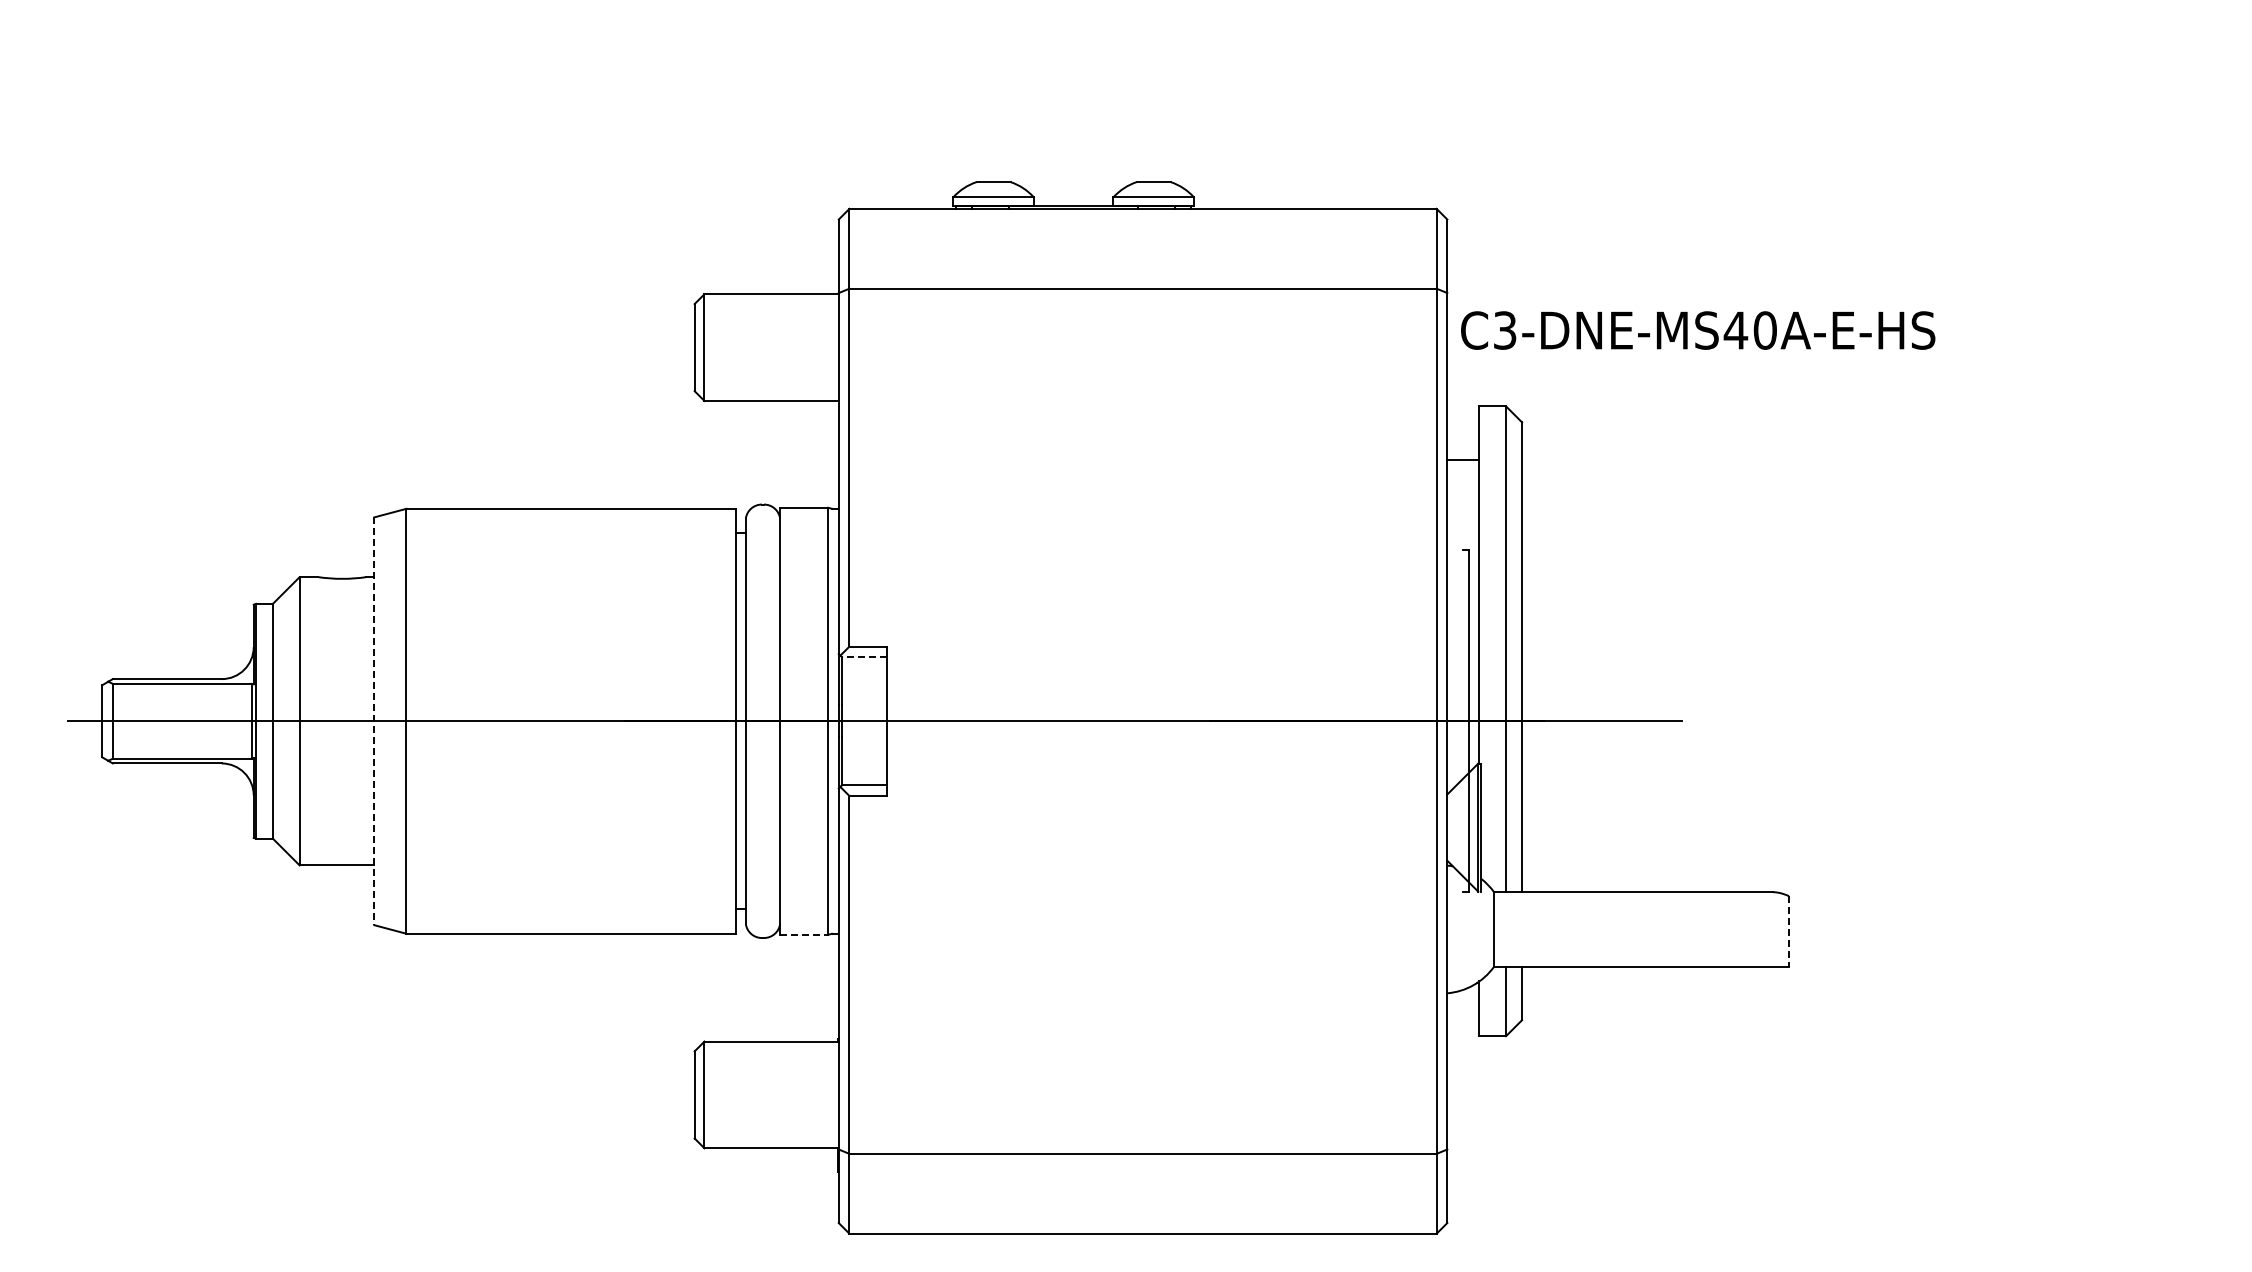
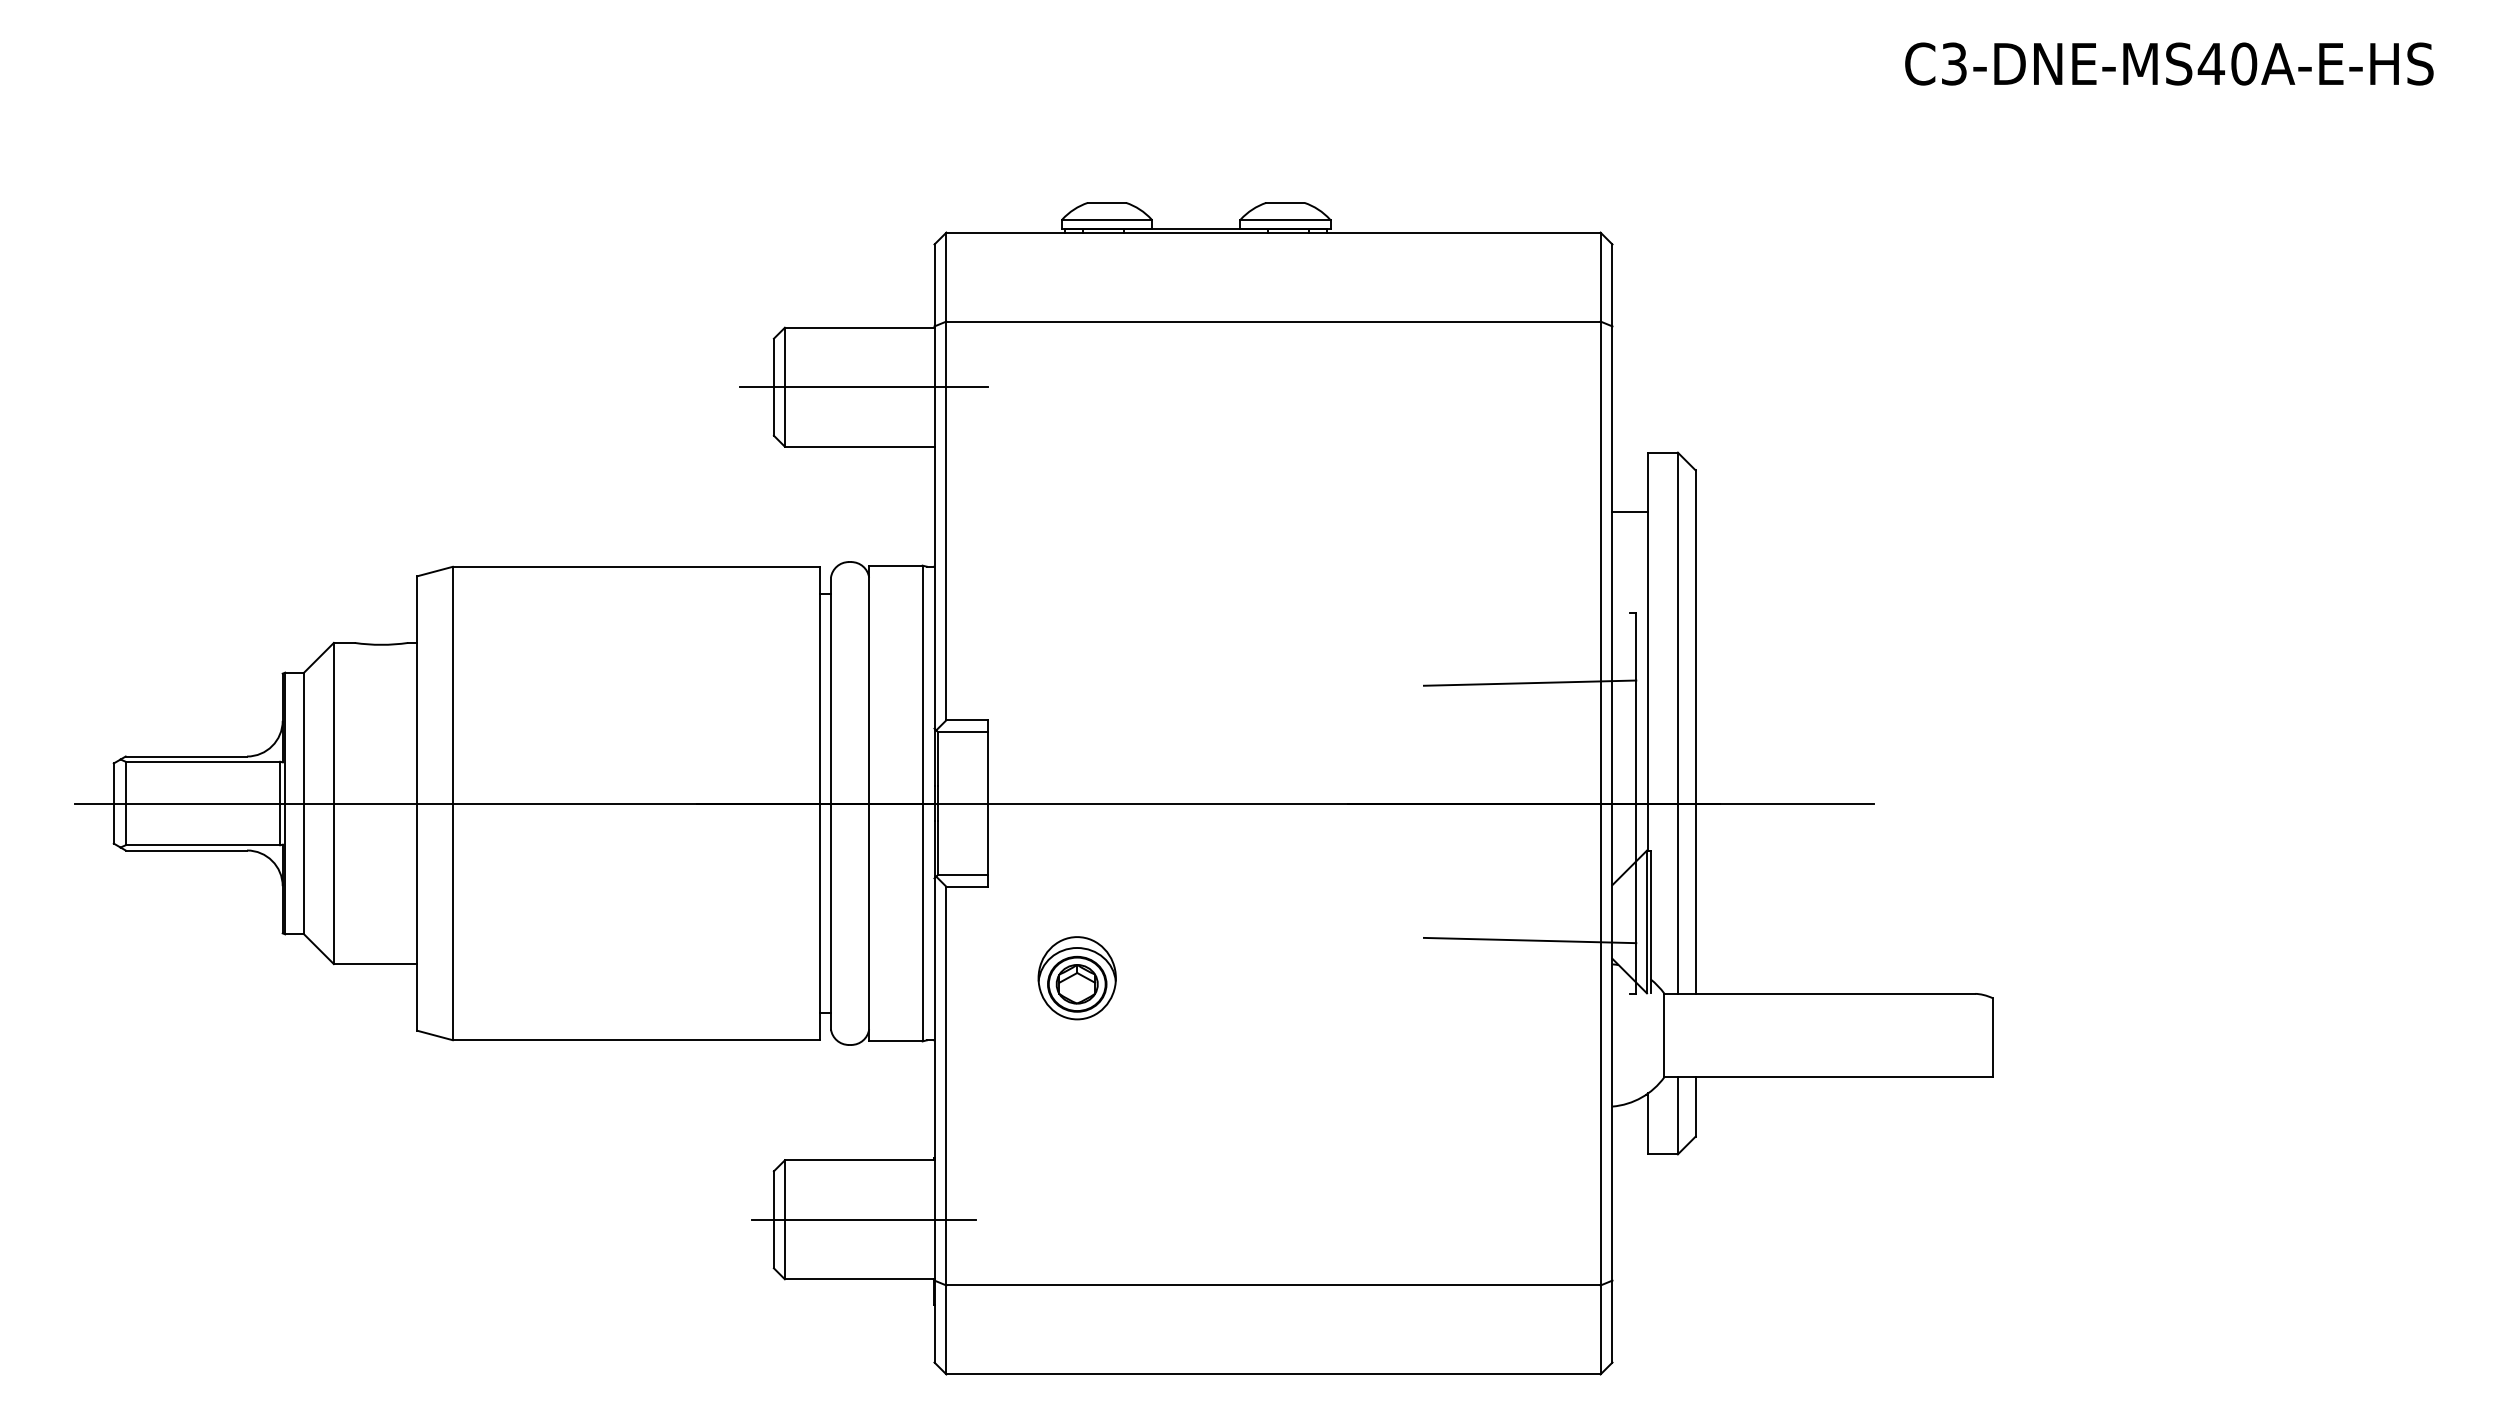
text: (1698, 330) -> (2169, 63), moved
line: (775, 347) -> (864, 387), added
line: (1373, 612) -> (1530, 682), added
line: (863, 657) -> (962, 732), dashed -> solid
line: (374, 721) -> (417, 803), dashed -> solid
line: (1373, 843) -> (1530, 939), added
part: (966, 877) -> (1076, 977), added
line: (1788, 932) -> (1992, 1038), dashed -> solid
line: (804, 934) -> (896, 1041), dashed -> solid
line: (775, 1094) -> (864, 1219), added

